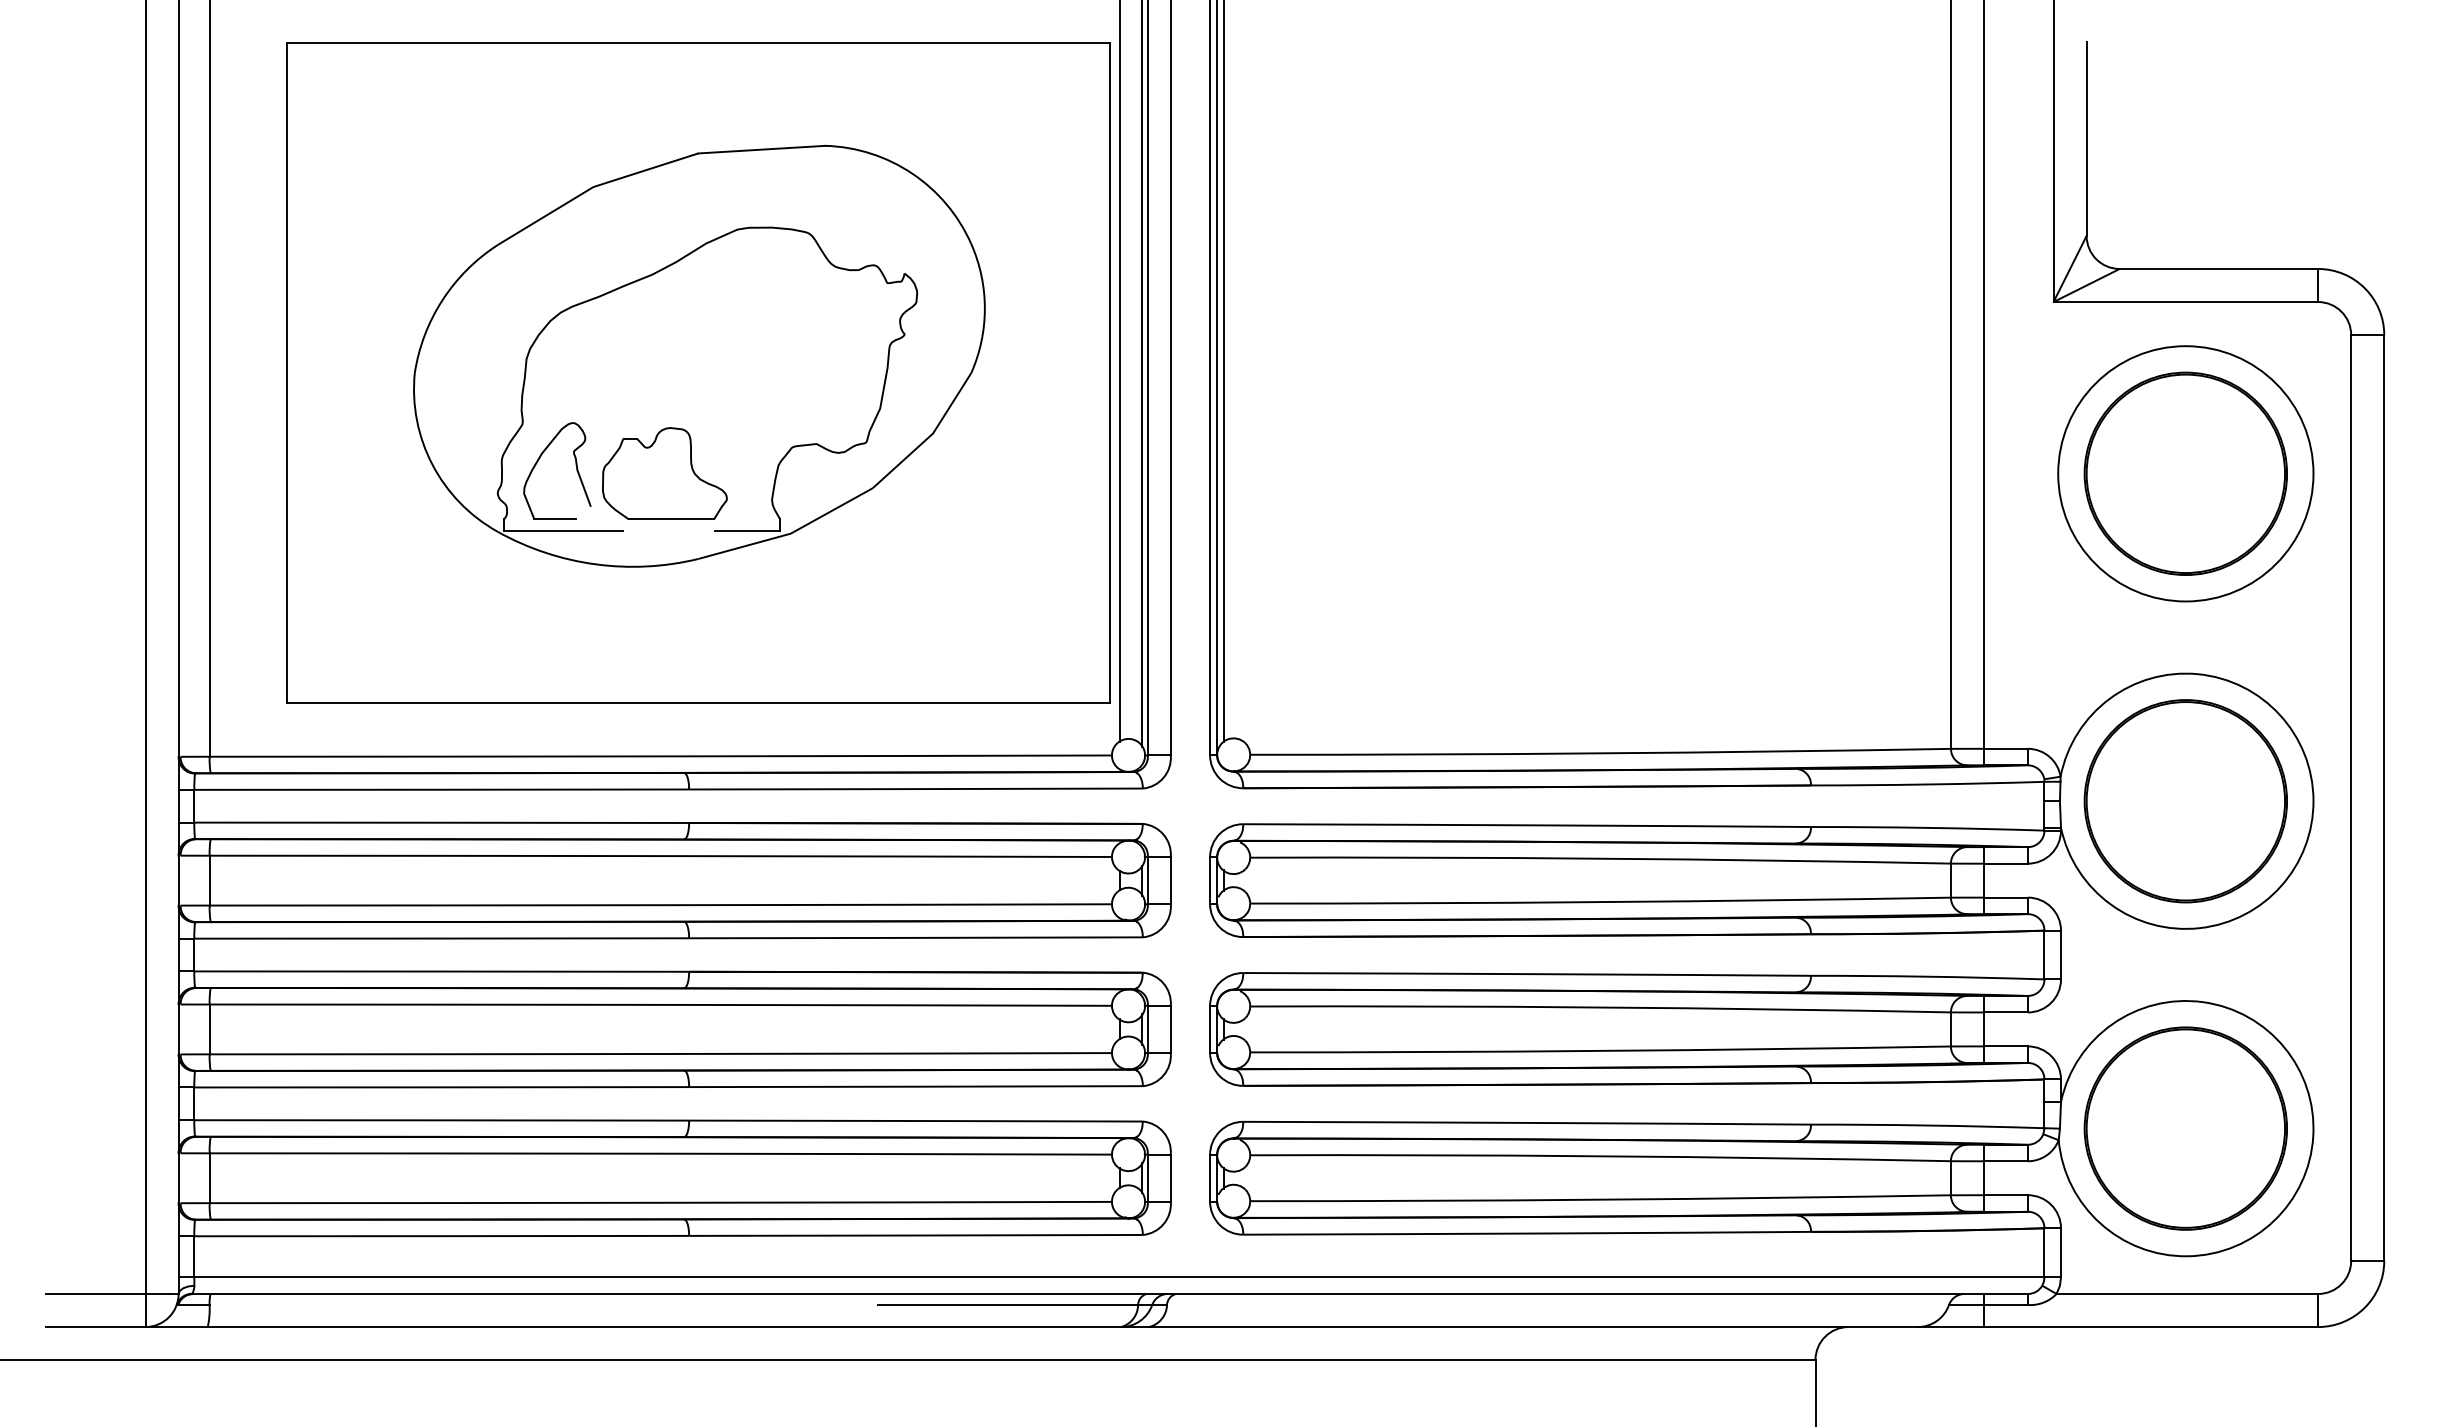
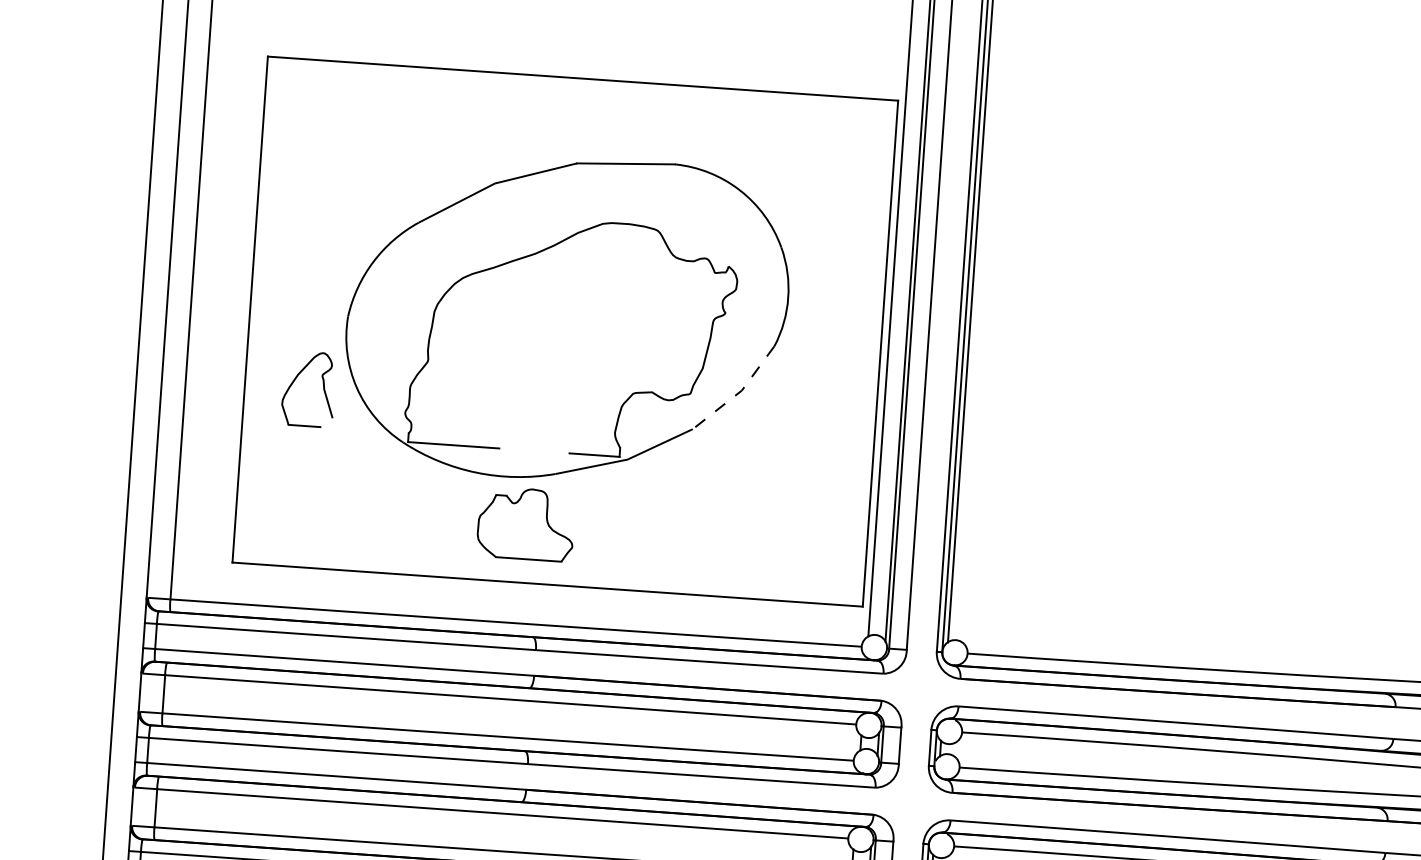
line: (929, 436) -> (739, 392), solid -> dashed
part: (575, 465) -> (323, 385), moved
part: (664, 473) -> (525, 523), moved

